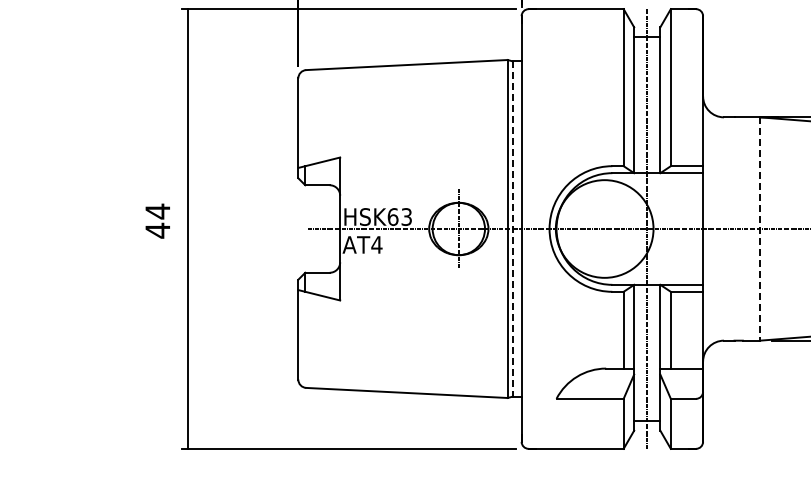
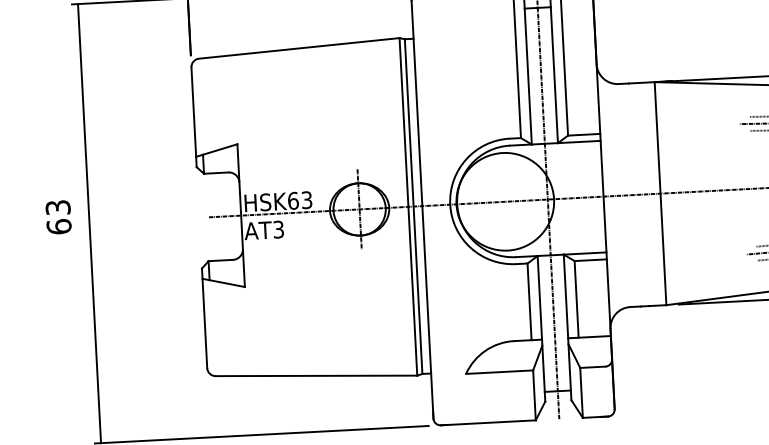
text: (157, 220) -> (58, 216), 44 -> 63
line: (512, 229) -> (413, 207), dashed -> solid
line: (760, 229) -> (660, 194), dashed -> solid
text: (376, 244) -> (278, 229), AT4 -> AT3

